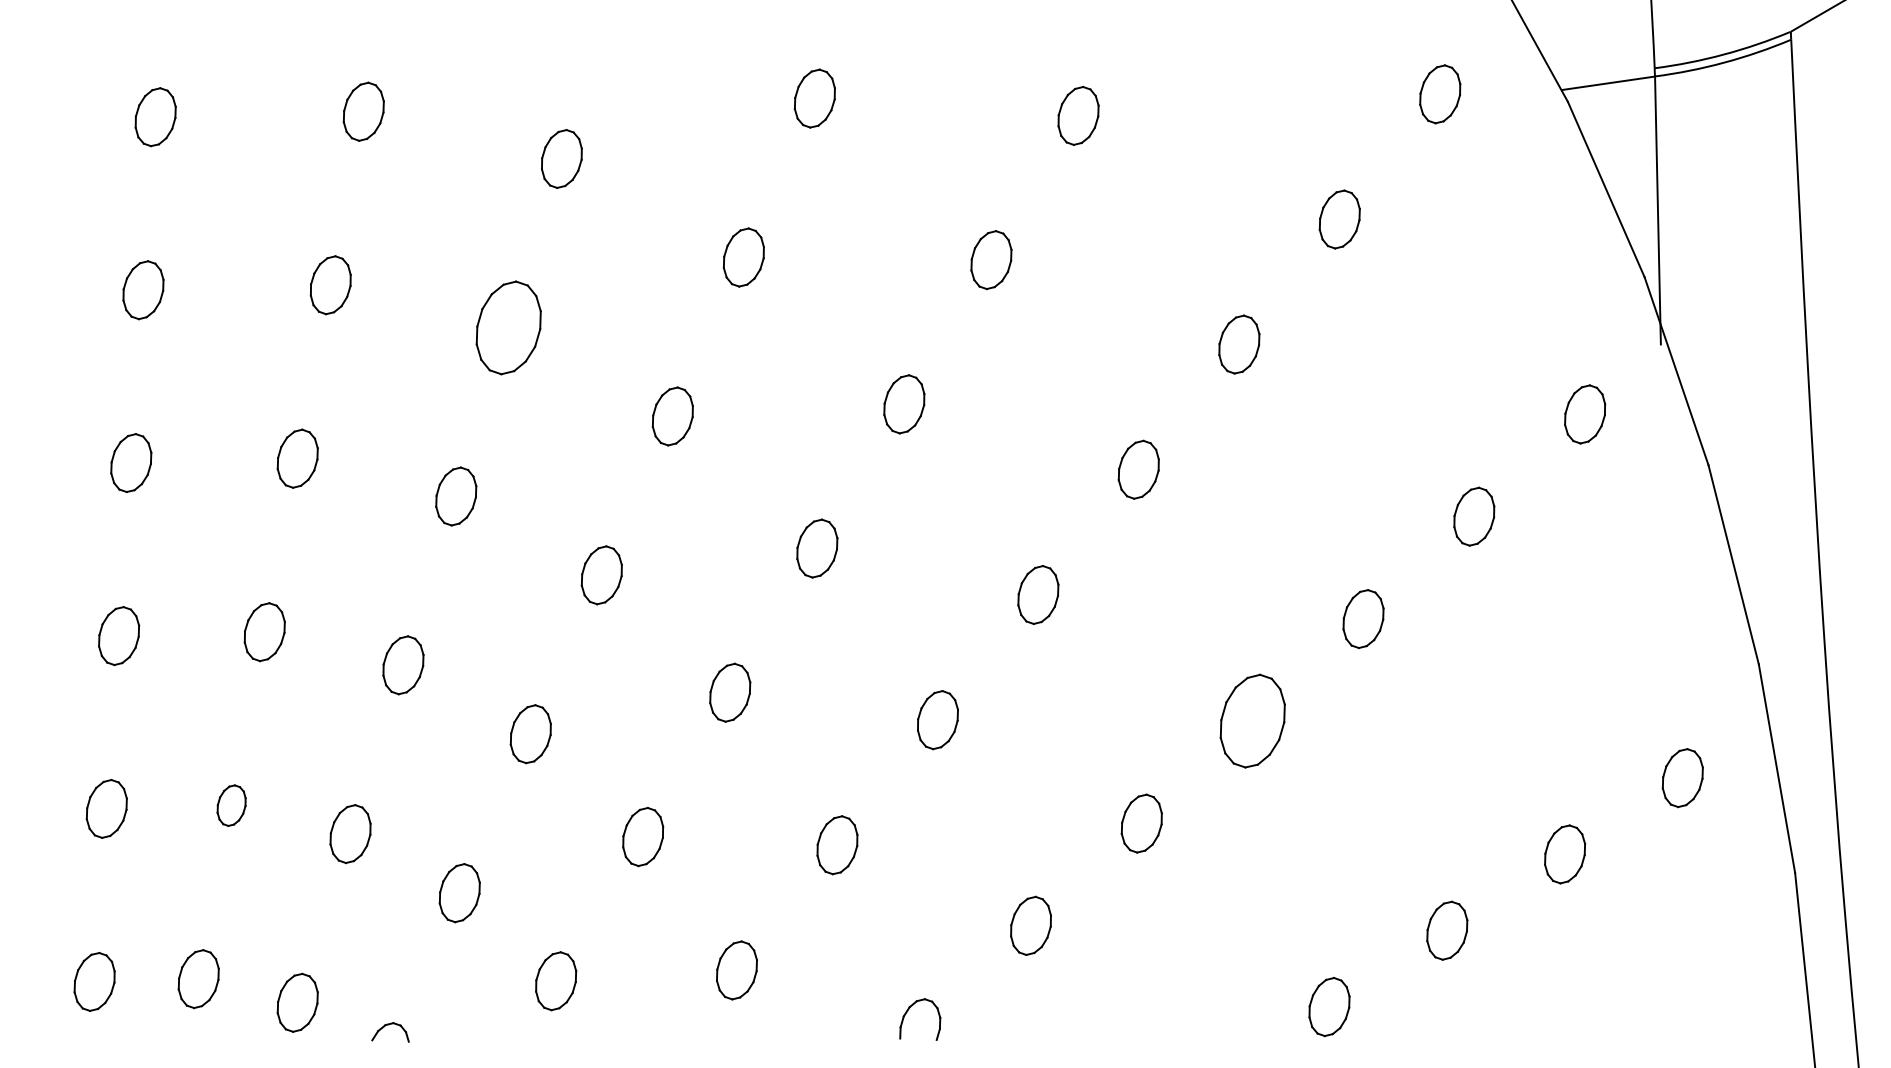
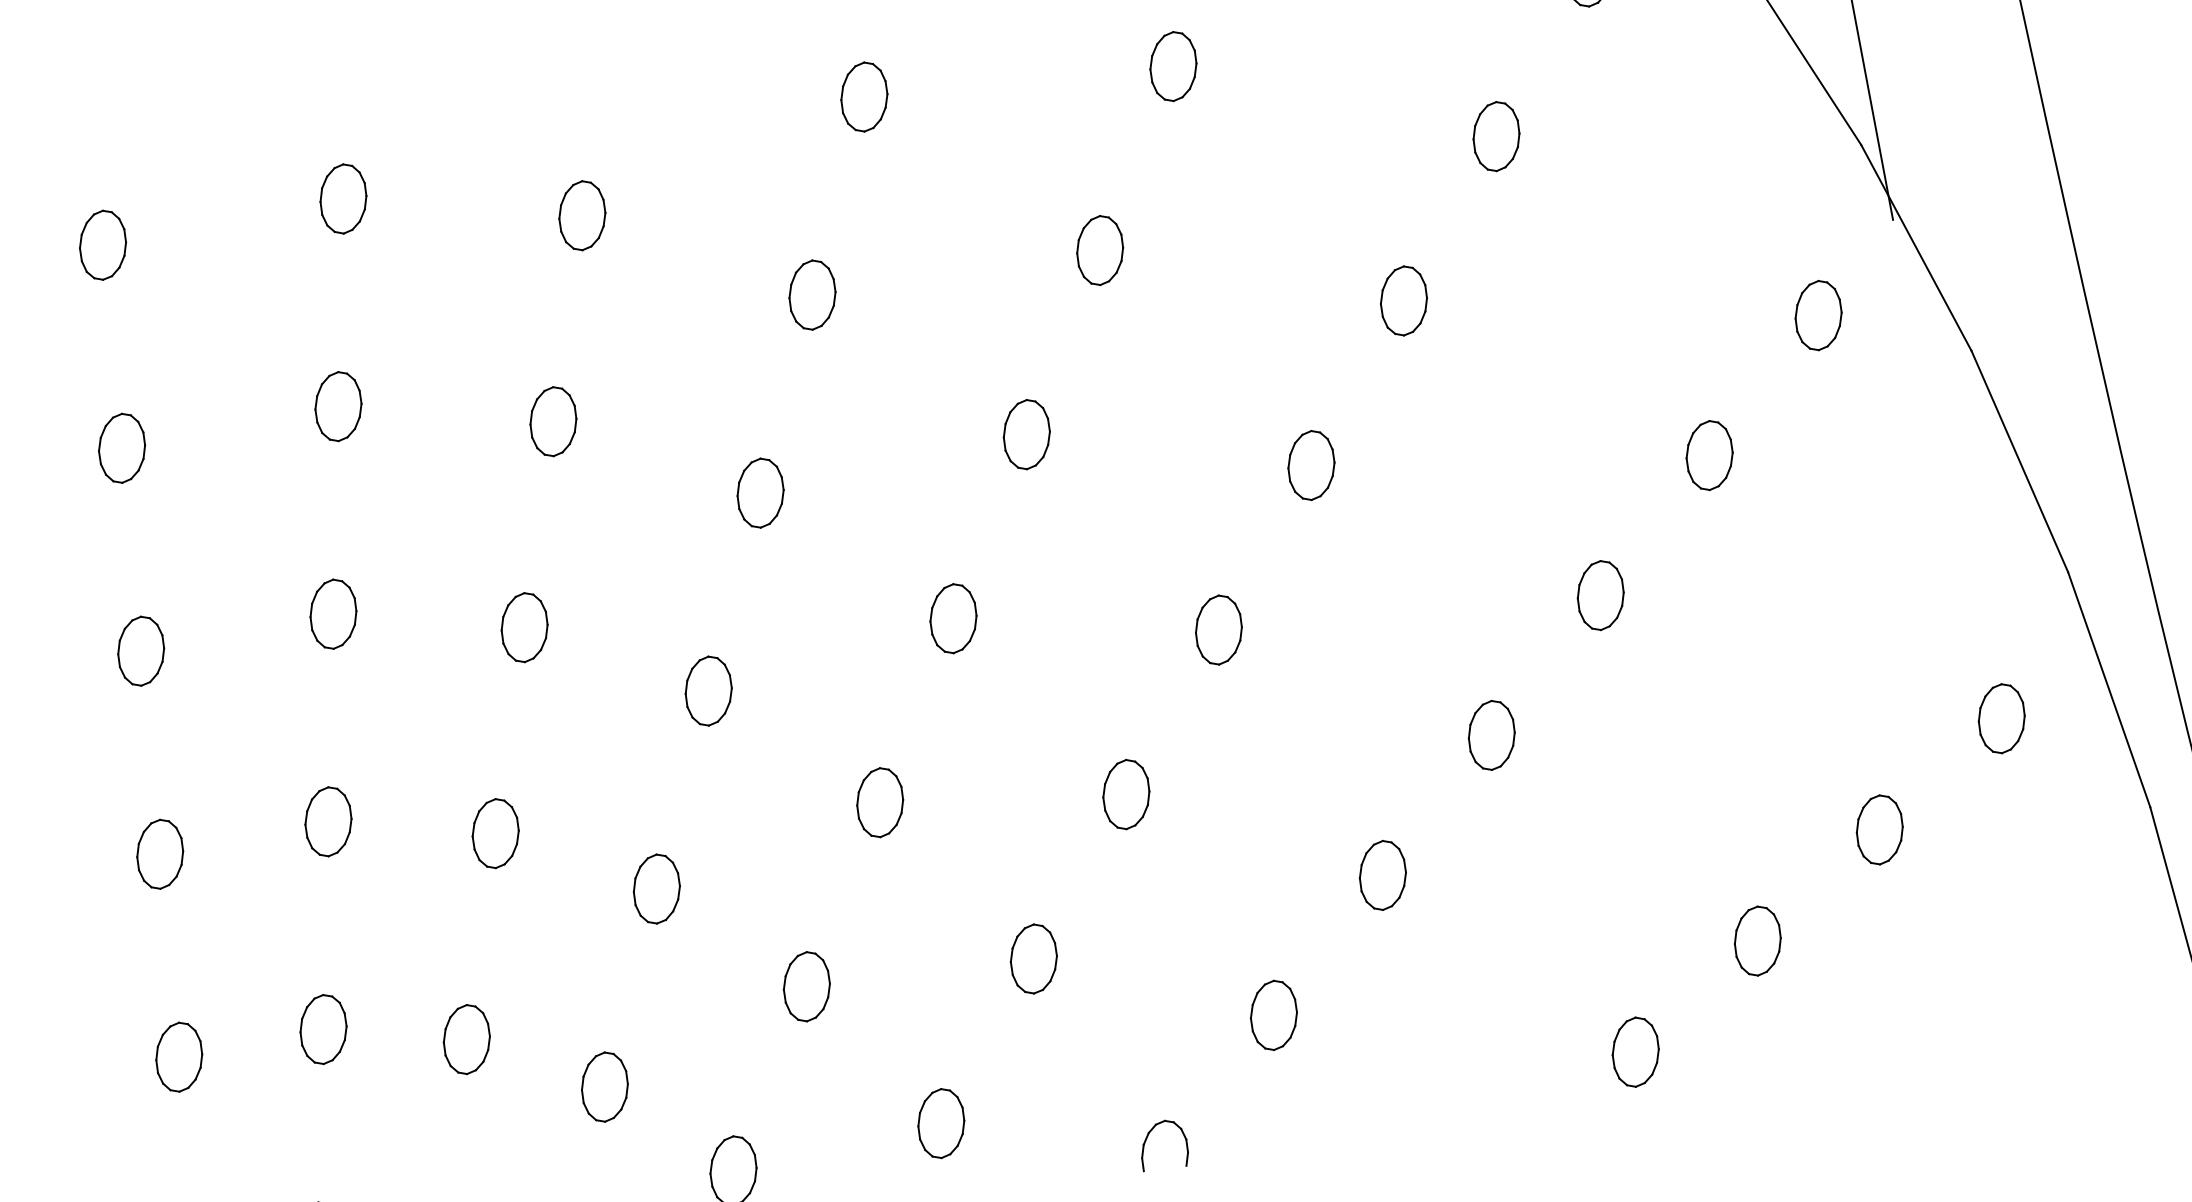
part: (509, 327) -> (553, 421), size x0.62
part: (1252, 721) -> (1491, 735), size x0.62
part: (231, 805) -> (323, 1029), size x1.43

